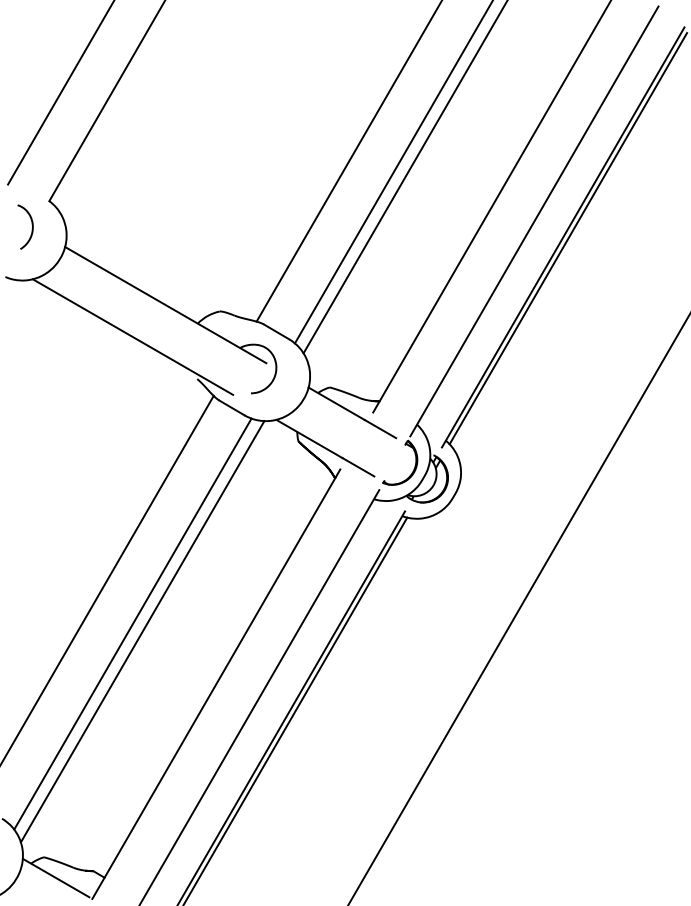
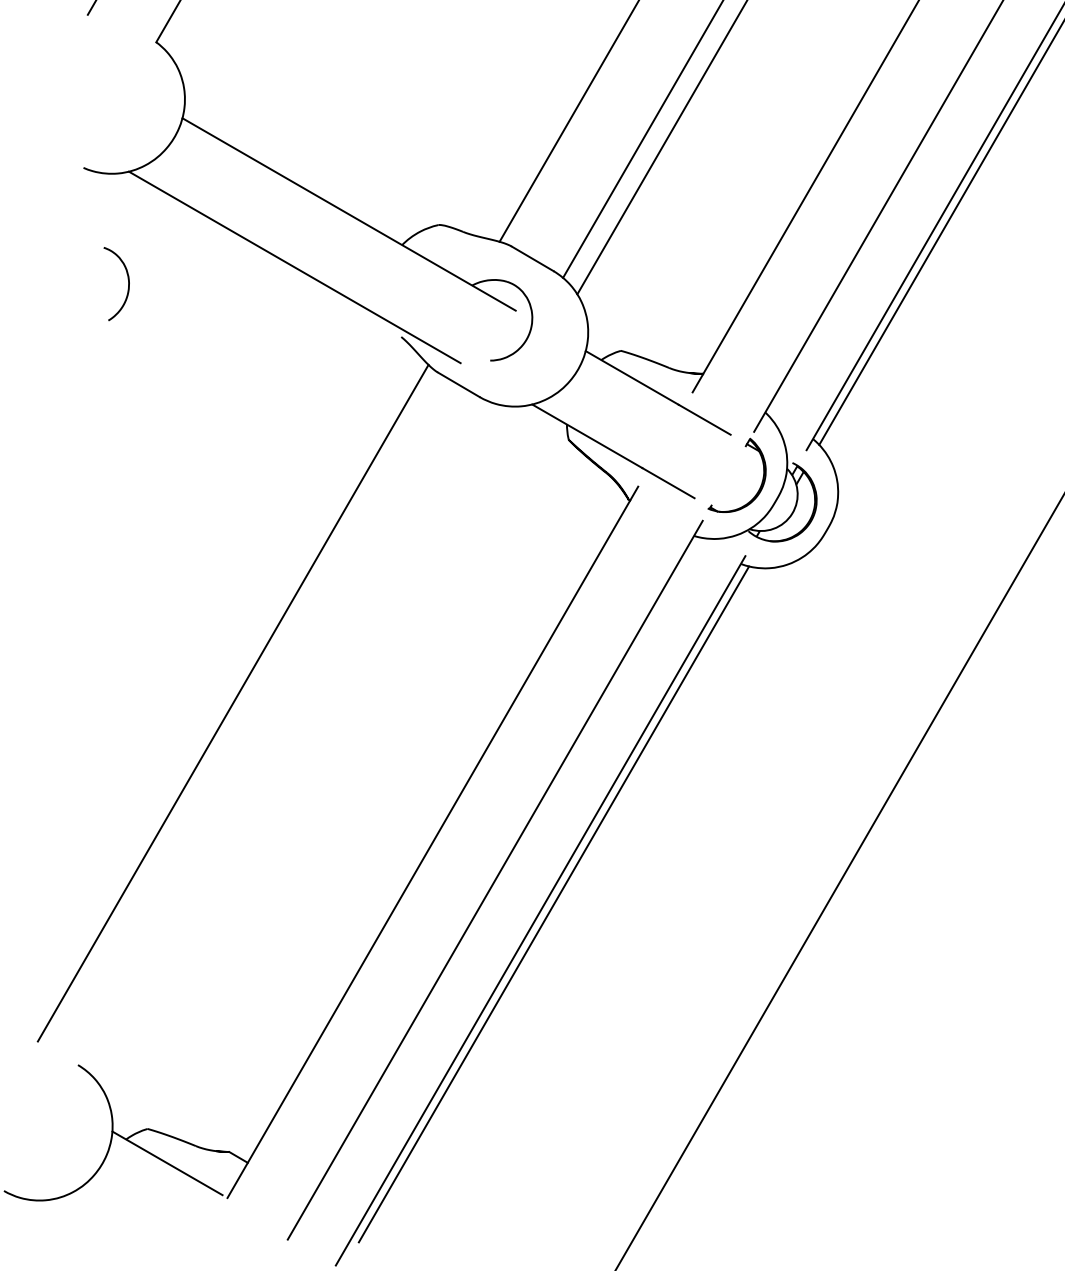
curve: (31, 224) -> (126, 279), moved
line: (132, 623) -> (294, 741), removed
line: (142, 631) -> (310, 755), removed

